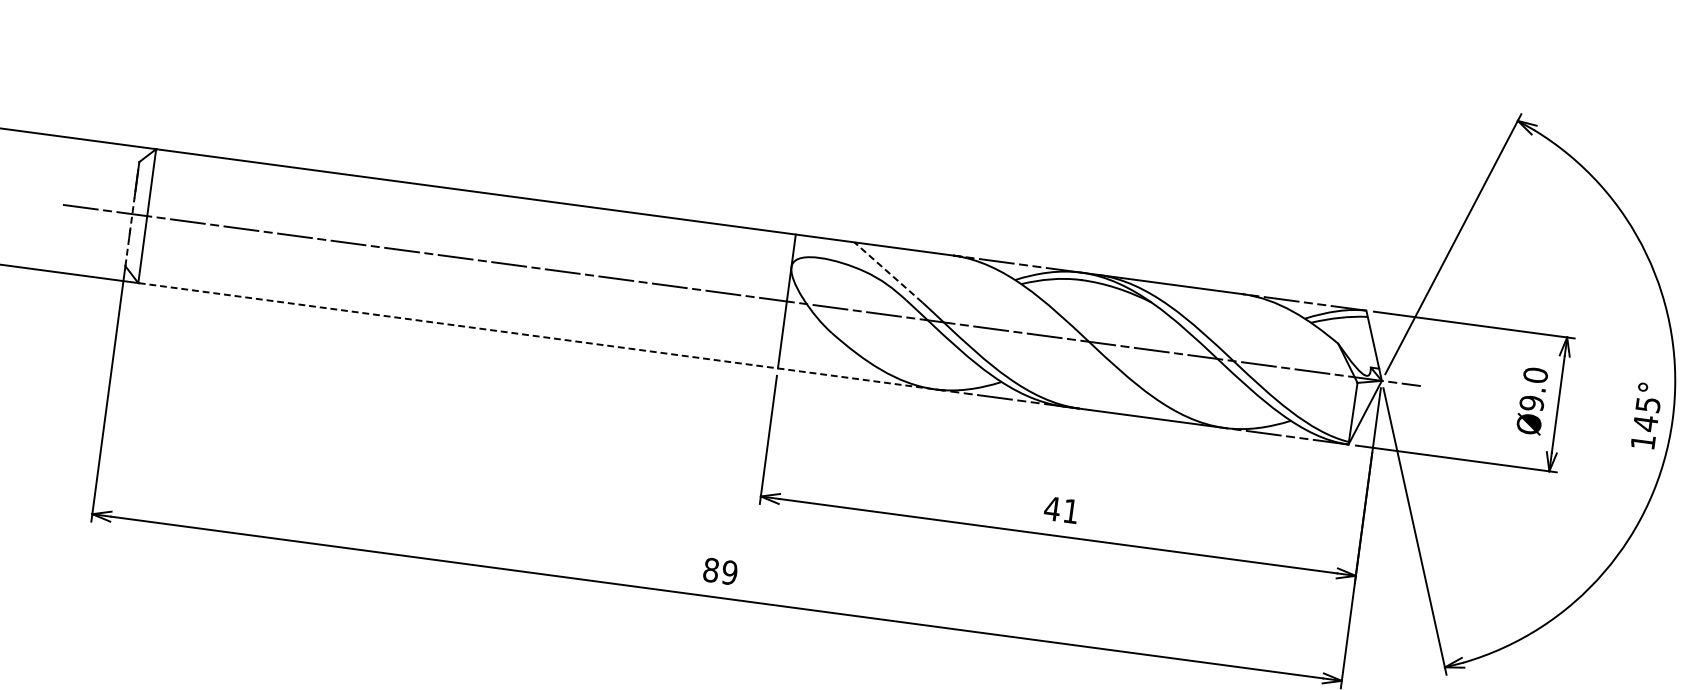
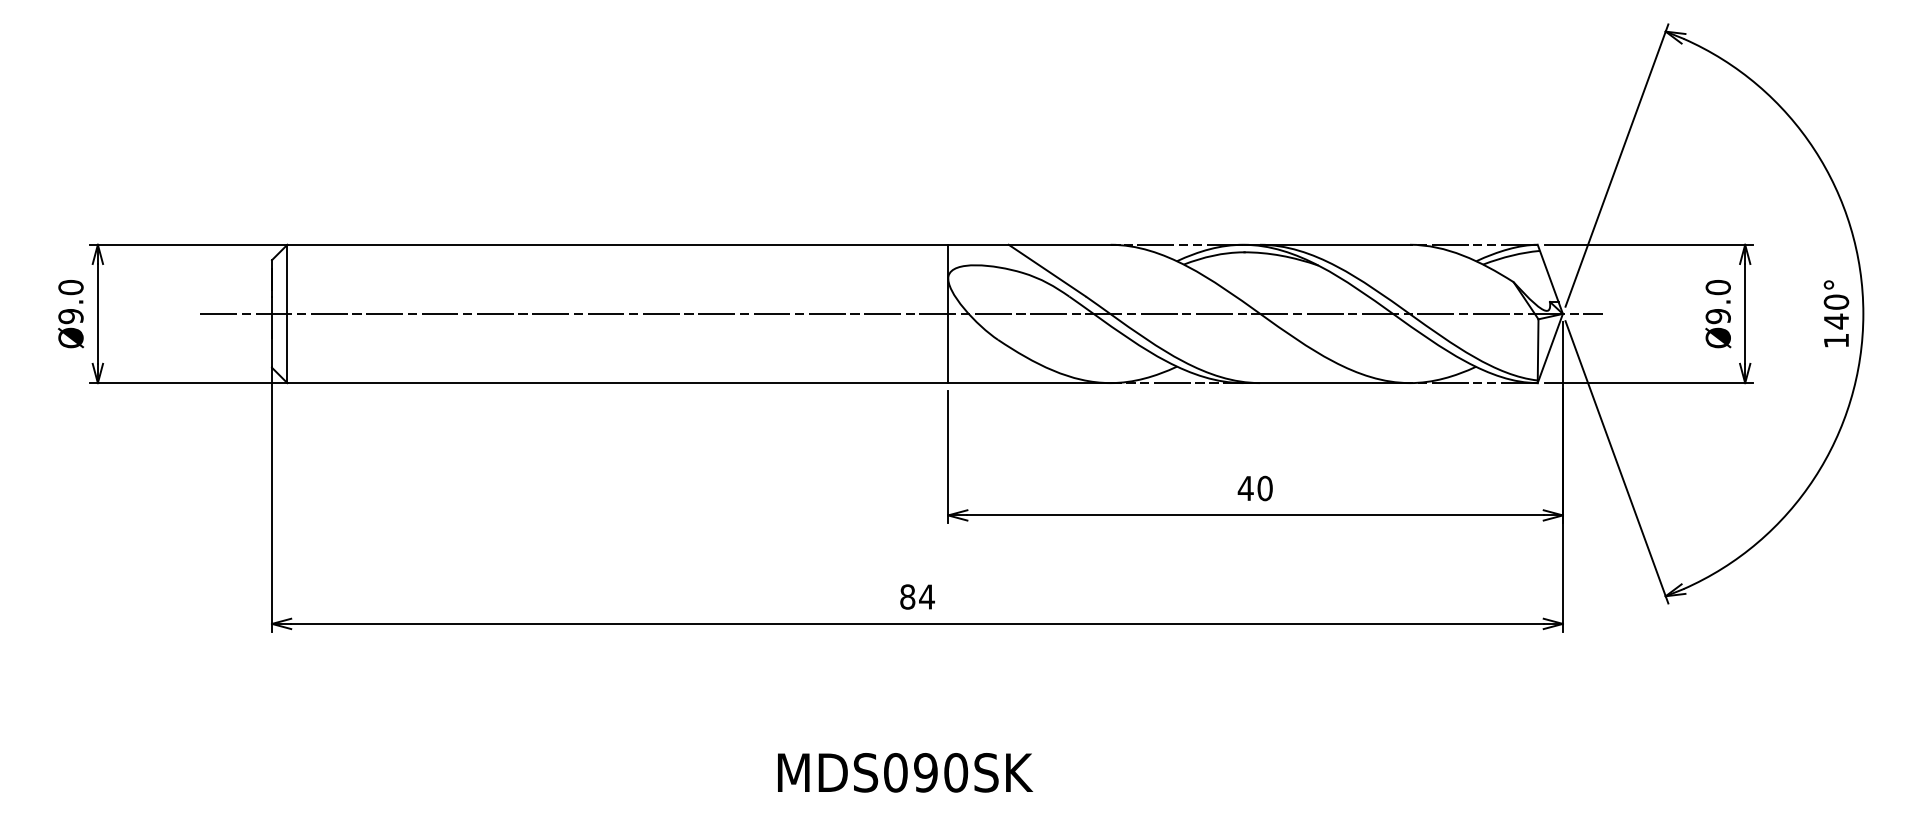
line: (130, 231) -> (272, 331), dashed -> solid
line: (887, 272) -> (1046, 270), dashed -> solid
line: (541, 337) -> (703, 383), dashed -> solid
text: (1648, 404) -> (1836, 301), 145° -> 140°
text: (1070, 511) -> (1264, 488), 41 -> 40
text: (729, 572) -> (926, 596), 89 -> 84

